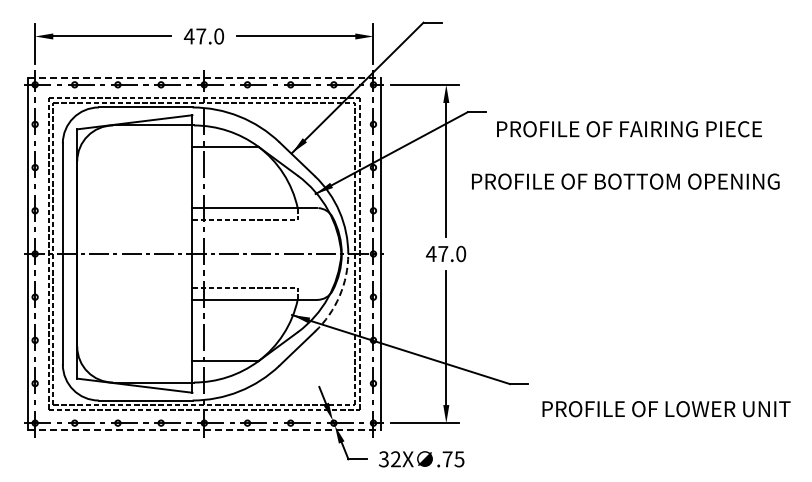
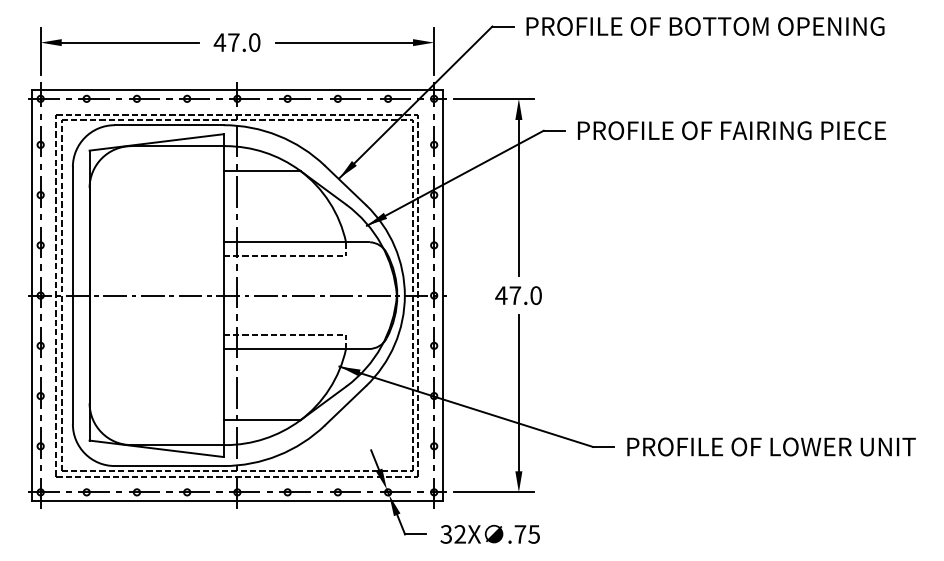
line: (204, 77) -> (237, 90), dashed -> solid
text: (629, 129) -> (731, 131), moved
text: (625, 181) -> (705, 26), moved
arc: (339, 296) -> (394, 345), dashed -> solid
text: (666, 409) -> (771, 447), moved
line: (204, 430) -> (237, 500), dashed -> solid

